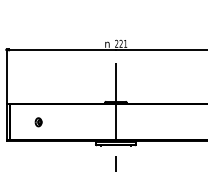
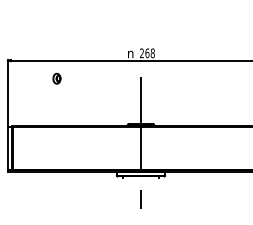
text: (122, 44) -> (149, 53), 221 -> 268
part: (38, 122) -> (56, 78), moved

